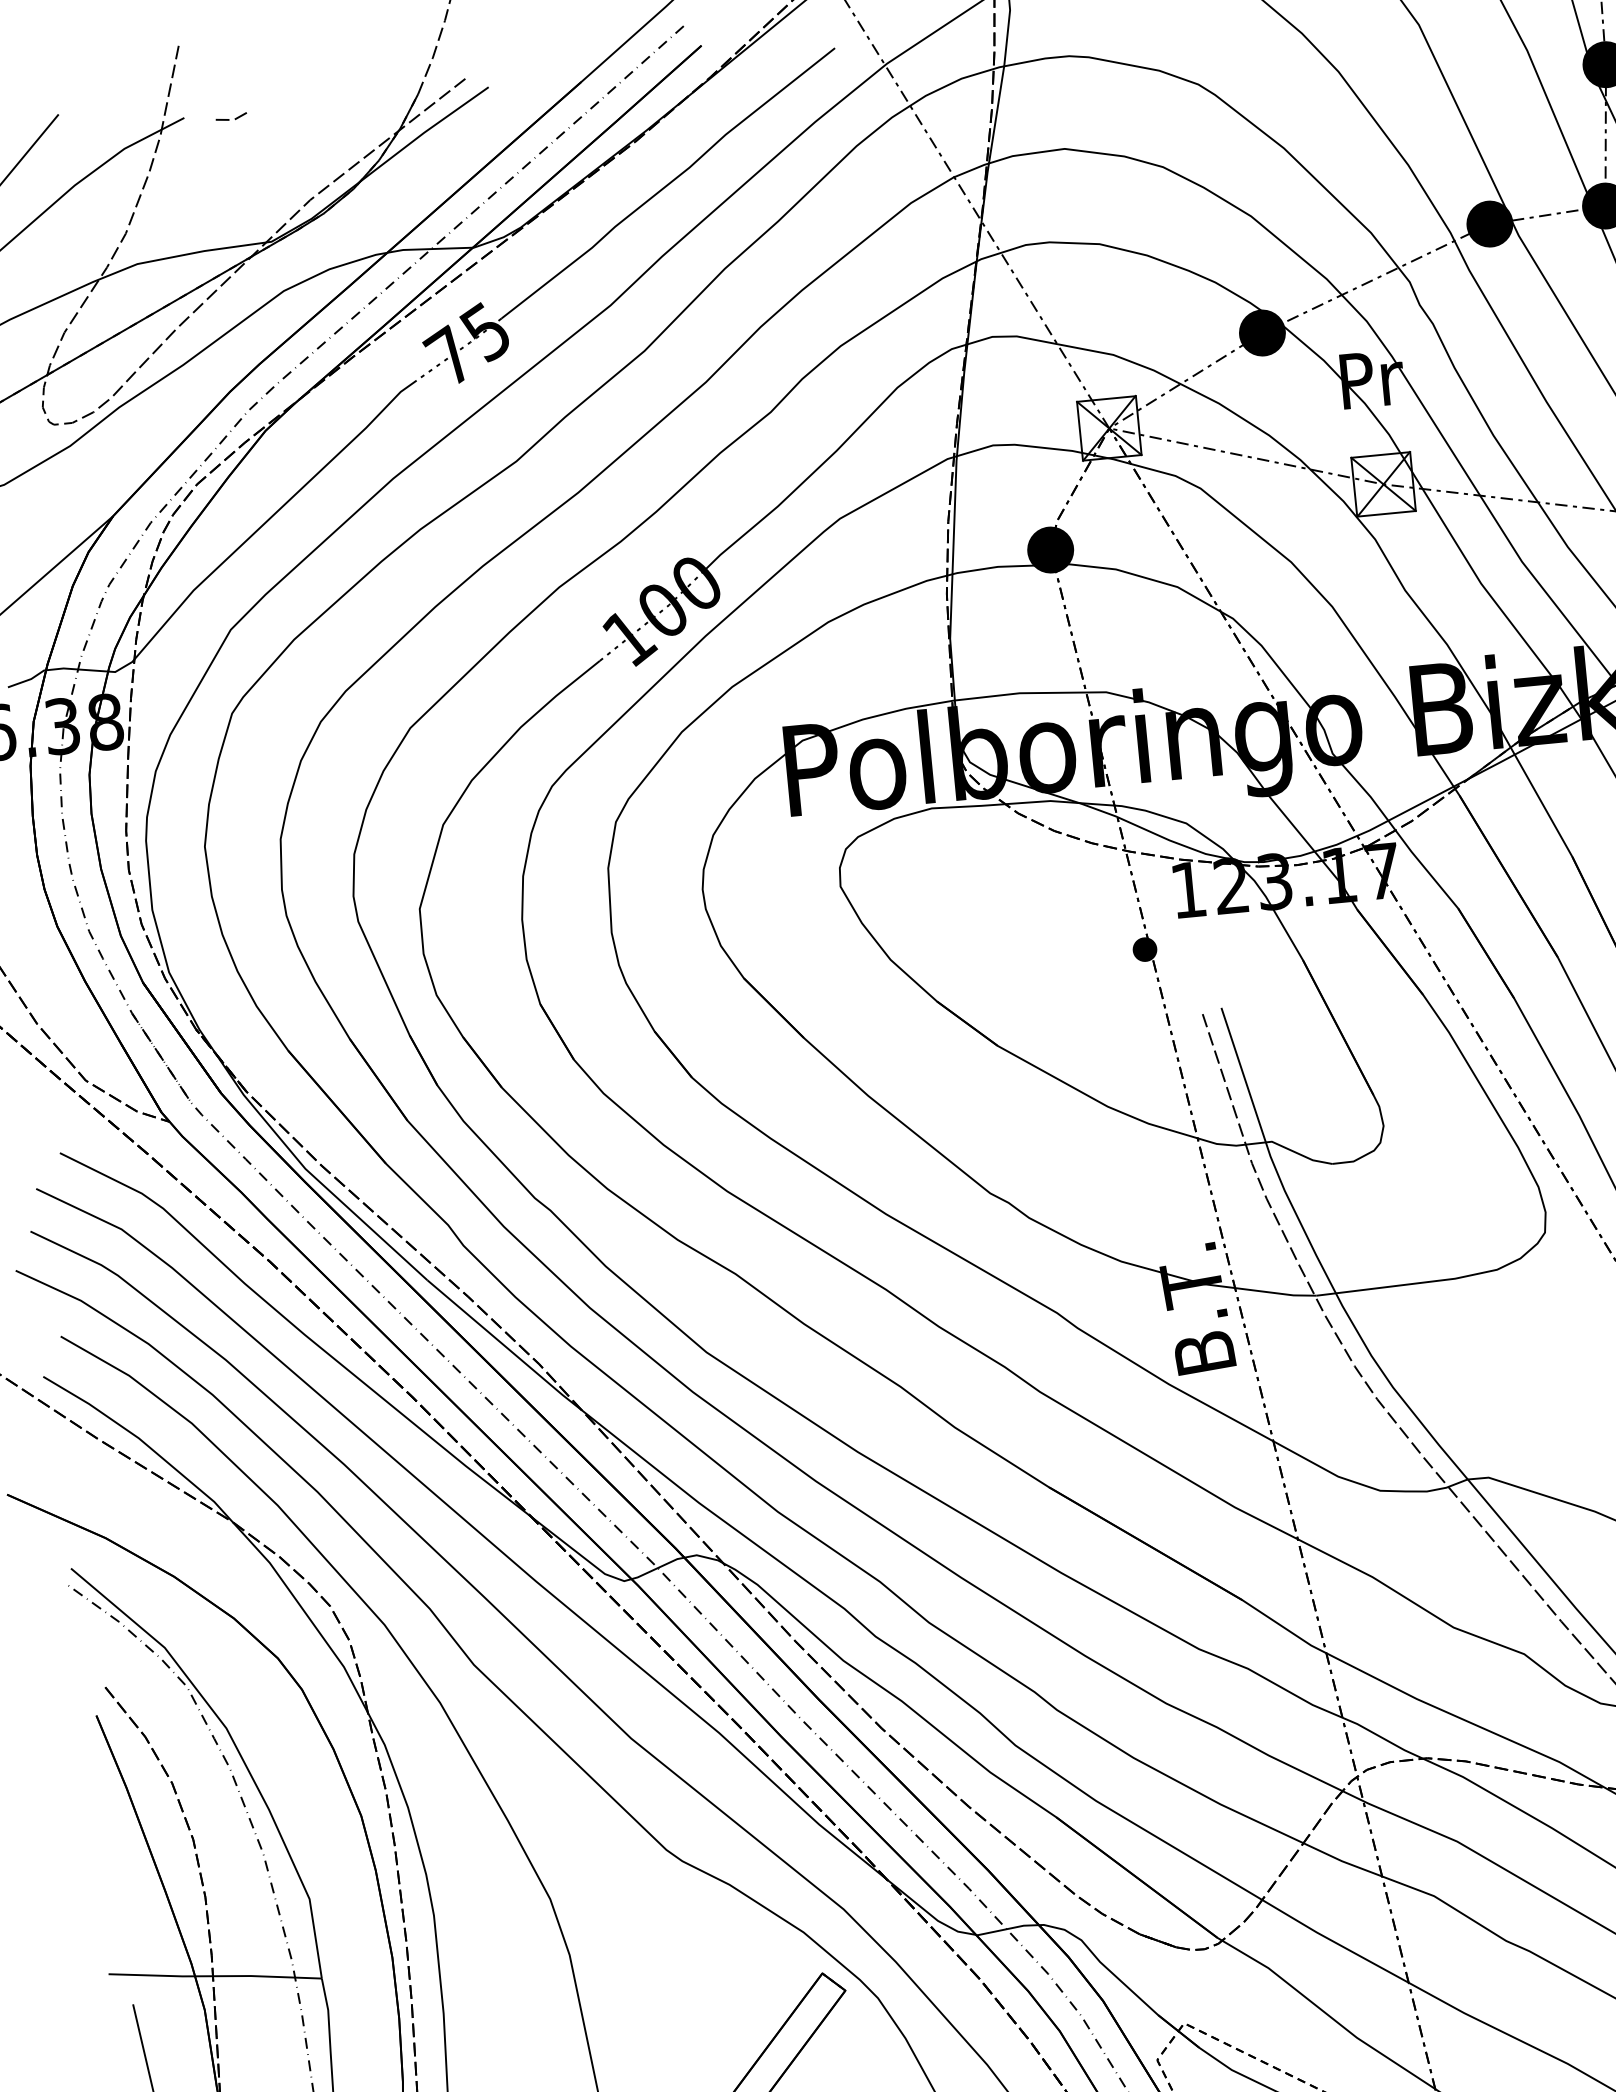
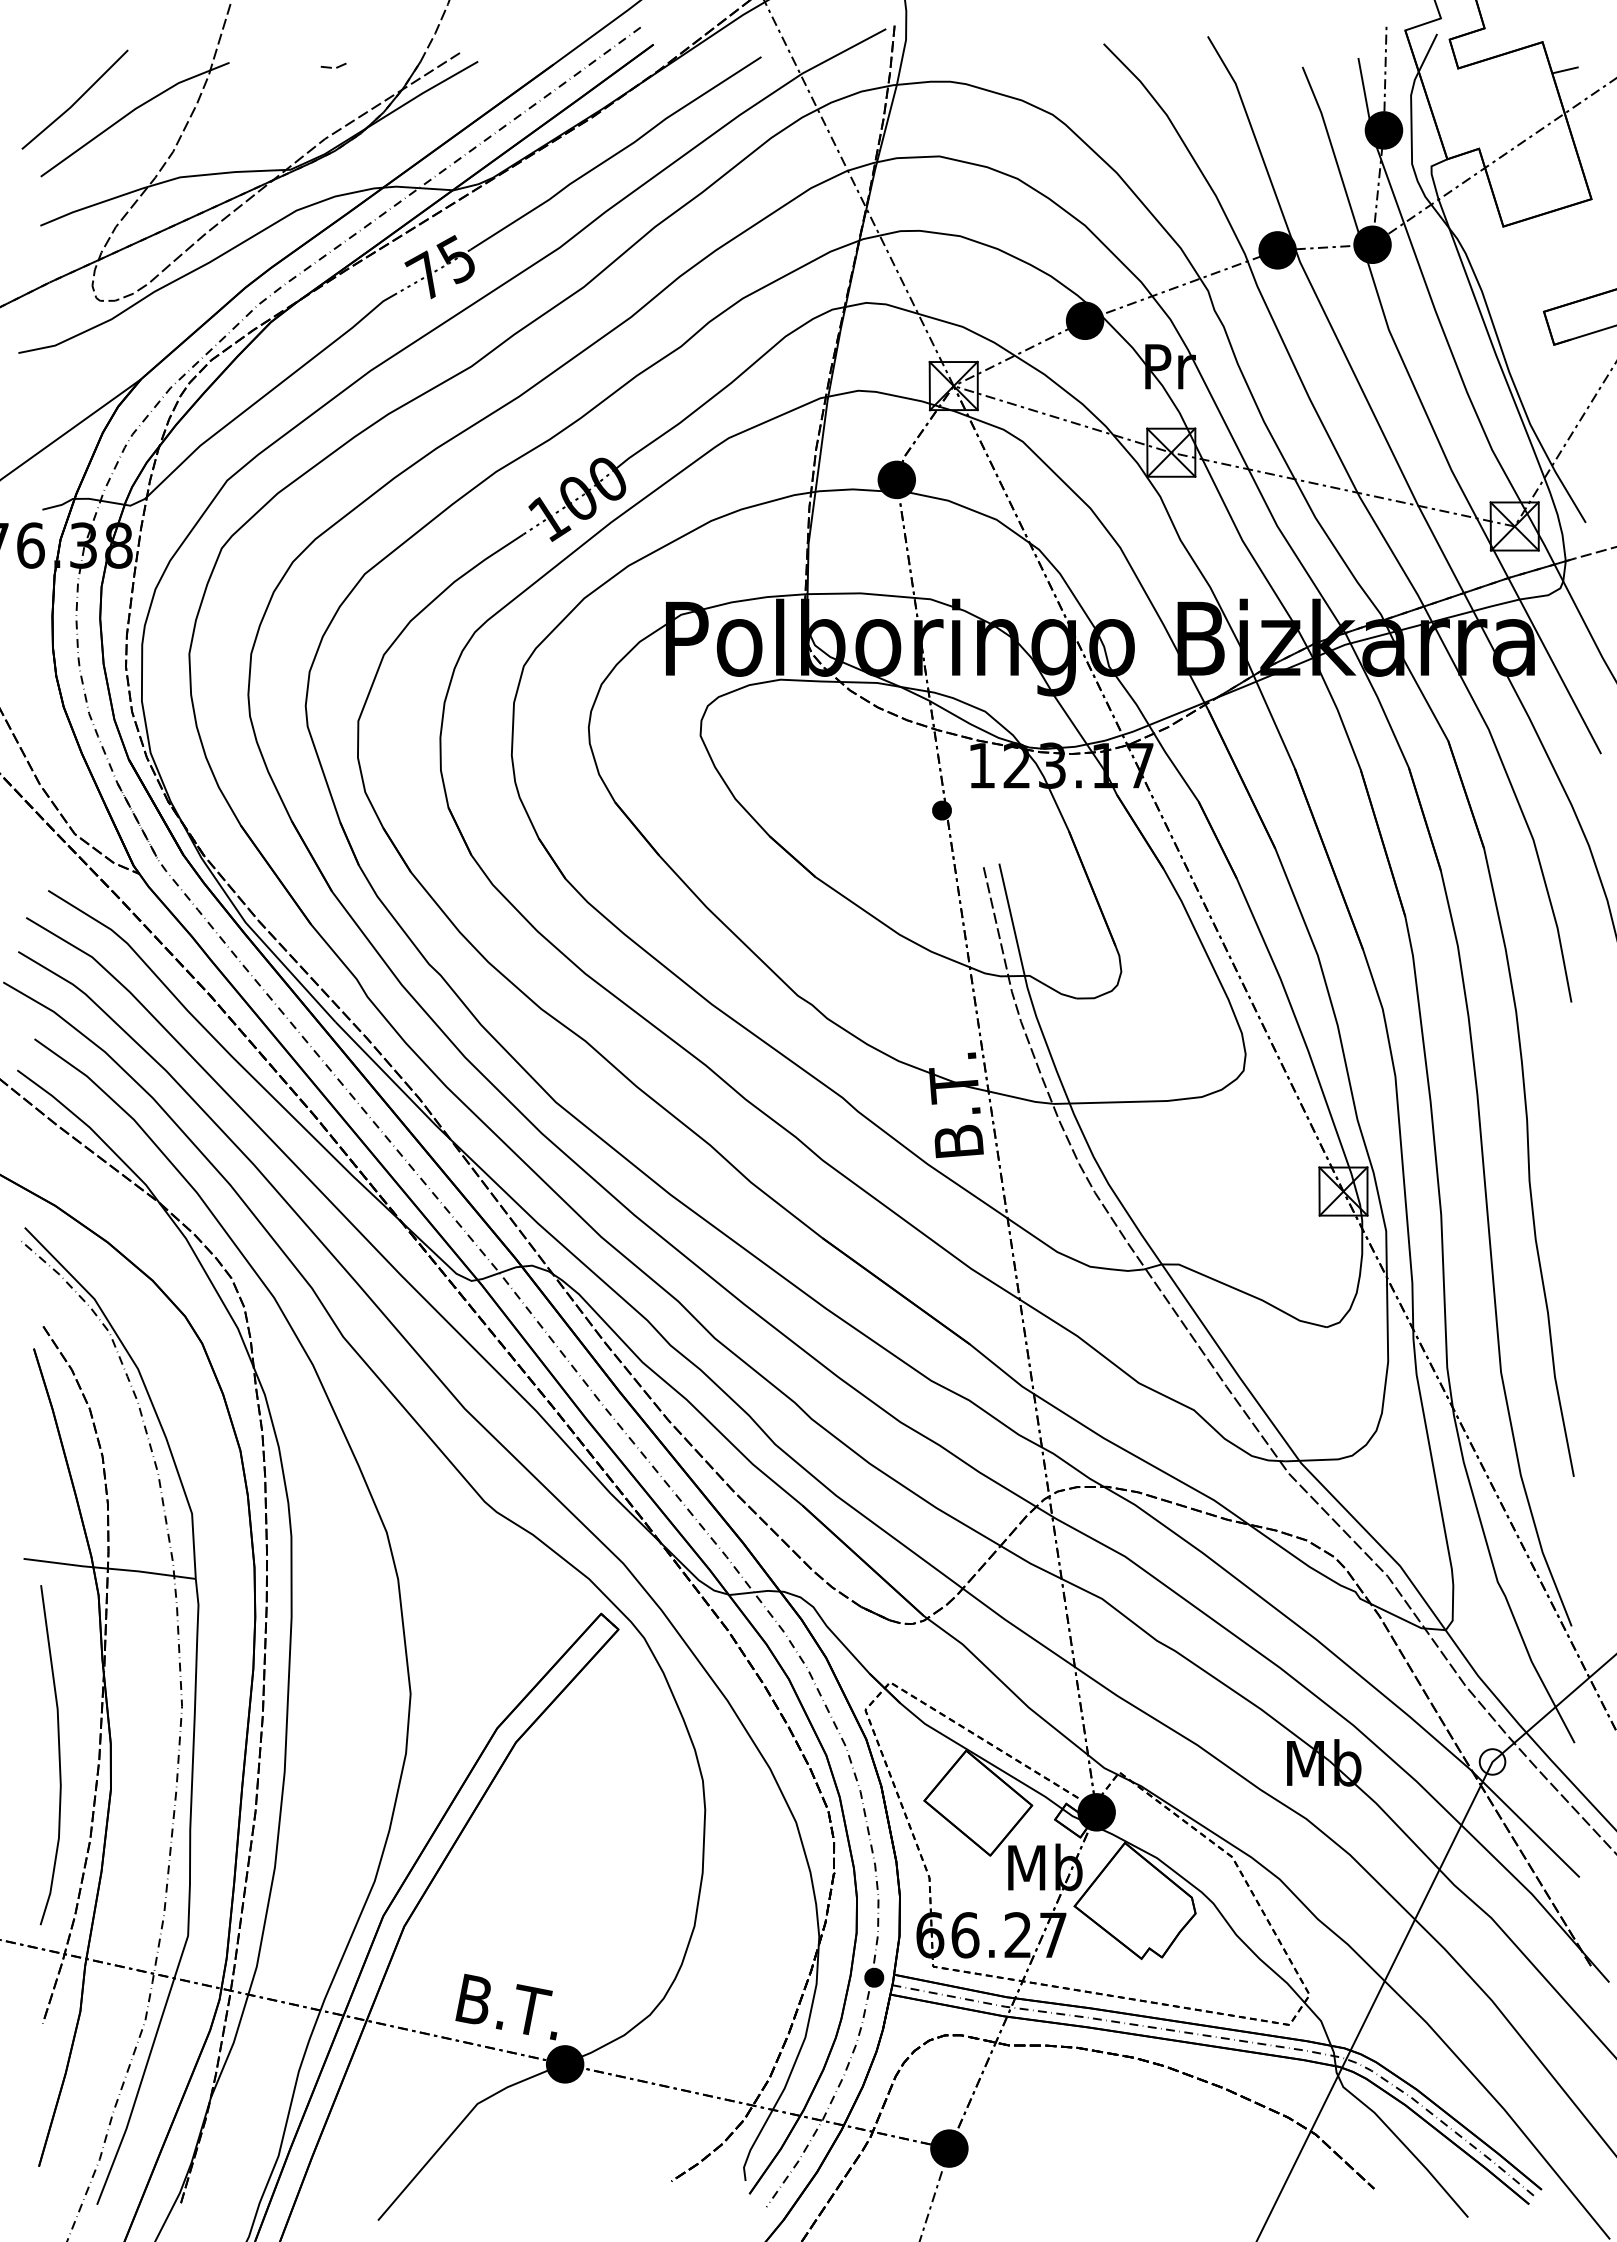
line: (228, 119) -> (331, 67), moved

